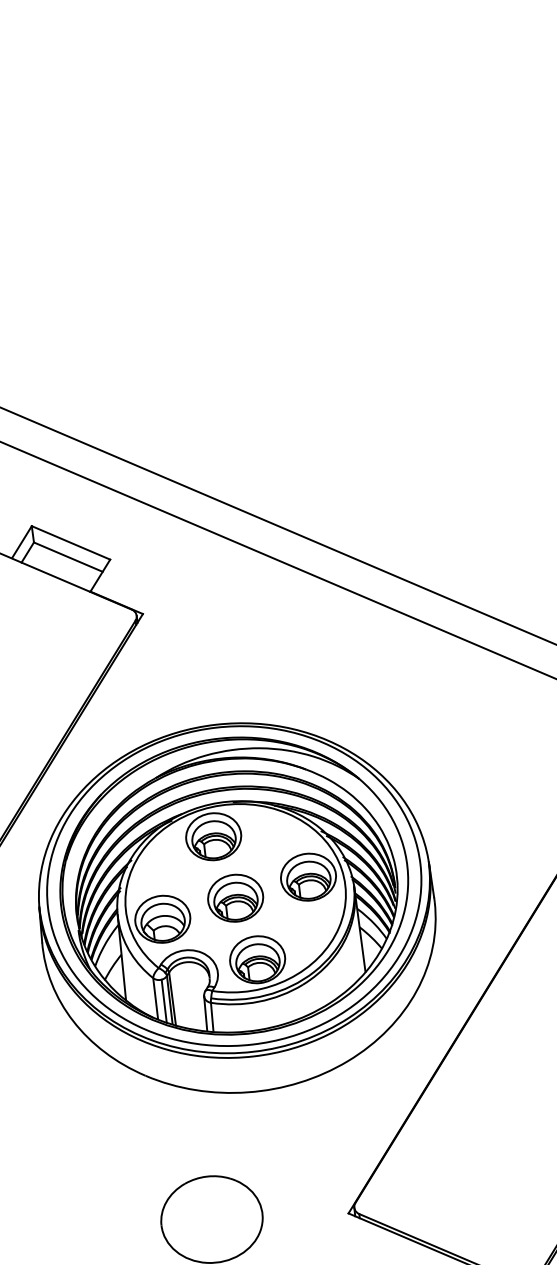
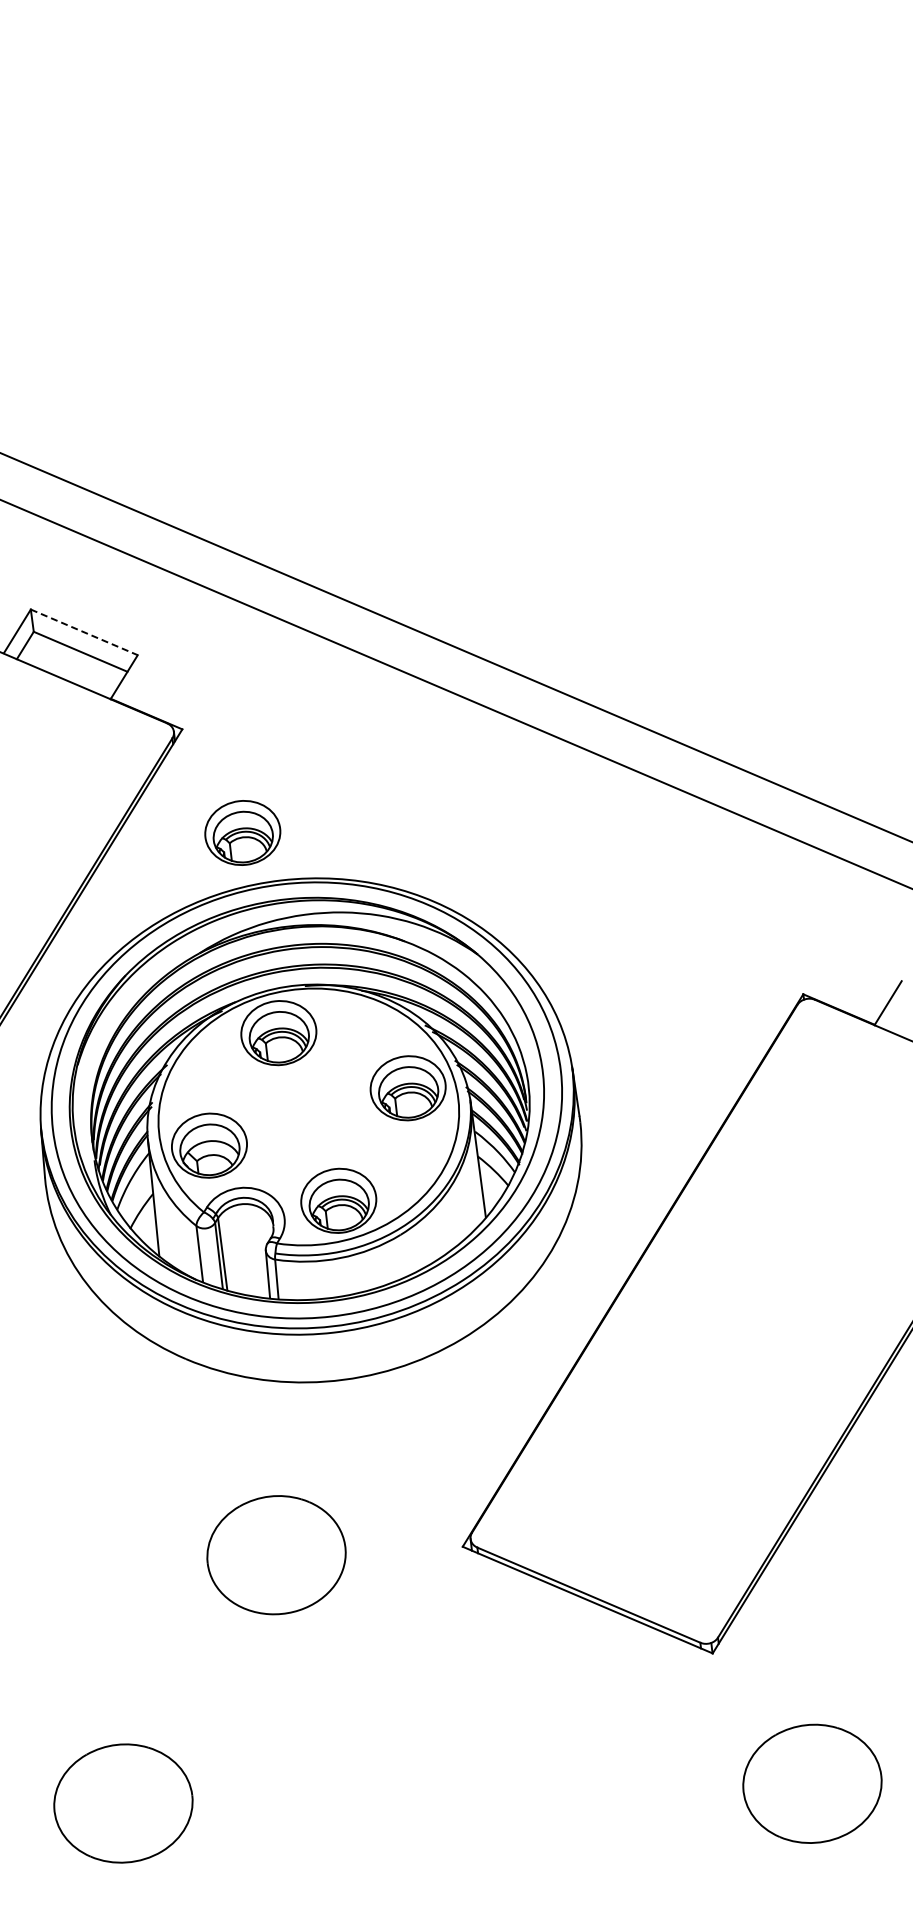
line: (71, 542) -> (84, 632), solid -> dashed
part: (235, 897) -> (242, 832), moved
line: (163, 1001) -> (210, 1257), removed

